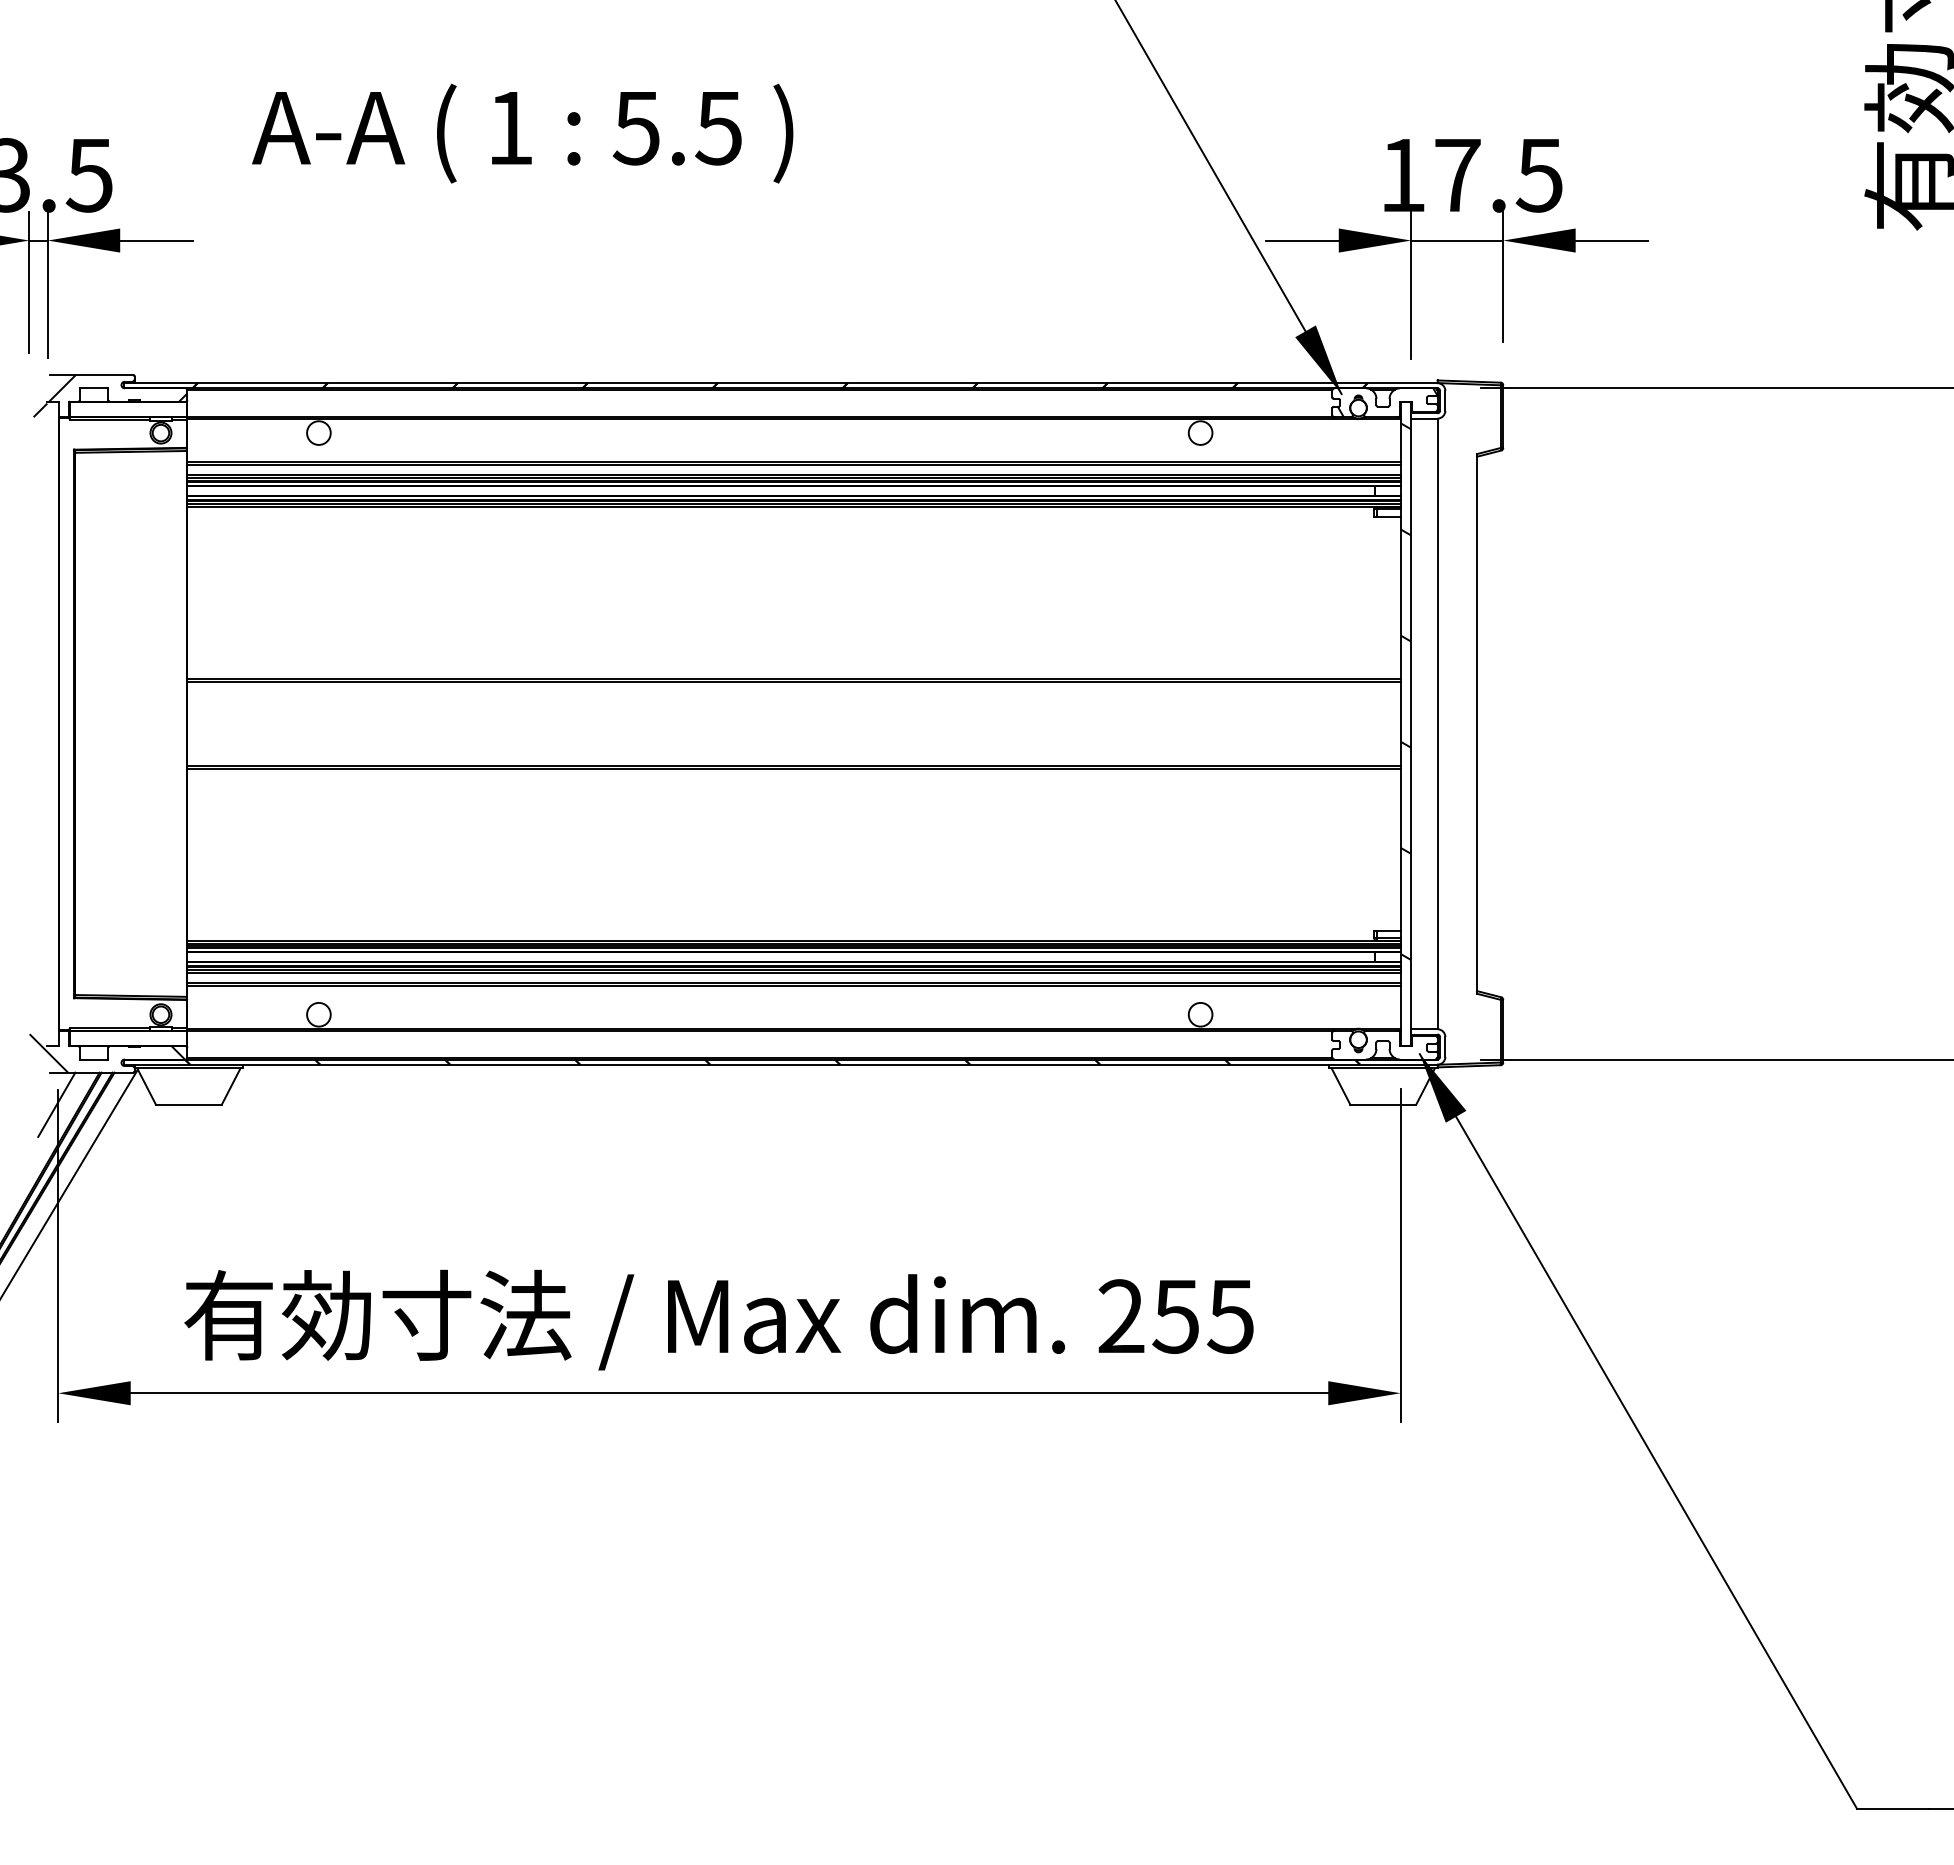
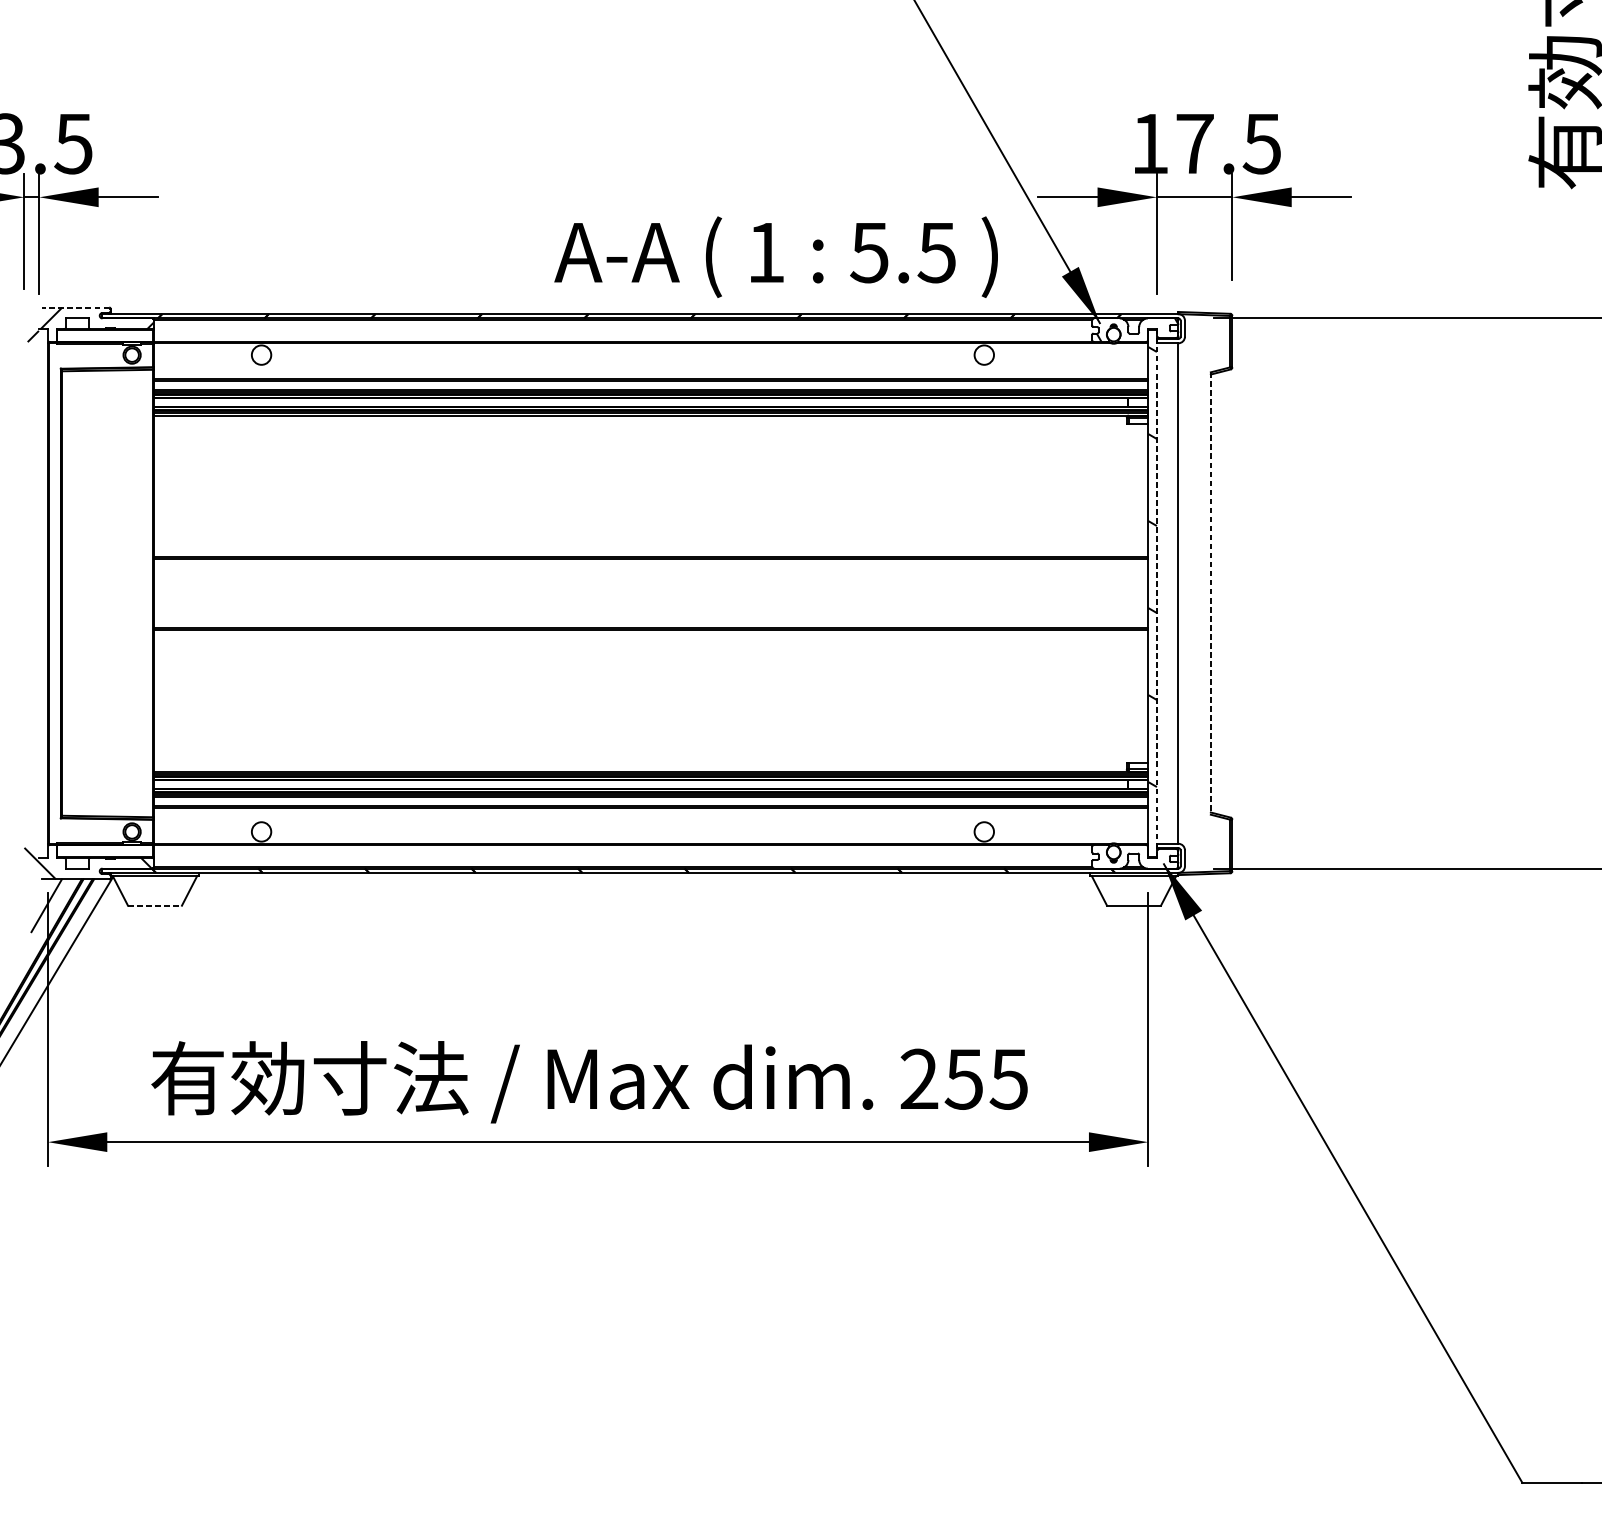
text: (522, 133) -> (775, 257), moved
line: (91, 375) -> (75, 307), solid -> dashed
line: (1411, 723) -> (1157, 593), solid -> dashed
line: (1476, 723) -> (1210, 593), solid -> dashed
line: (188, 1104) -> (154, 905), solid -> dashed

